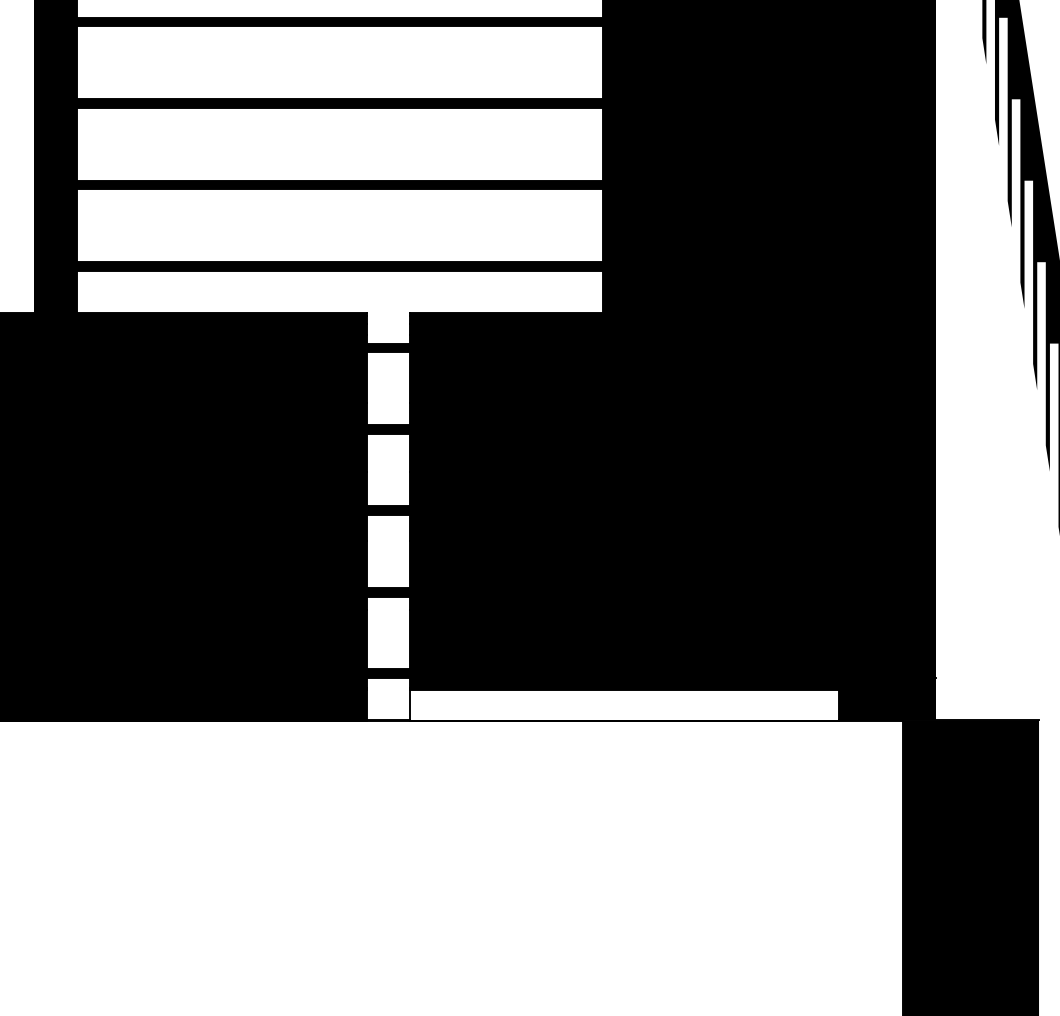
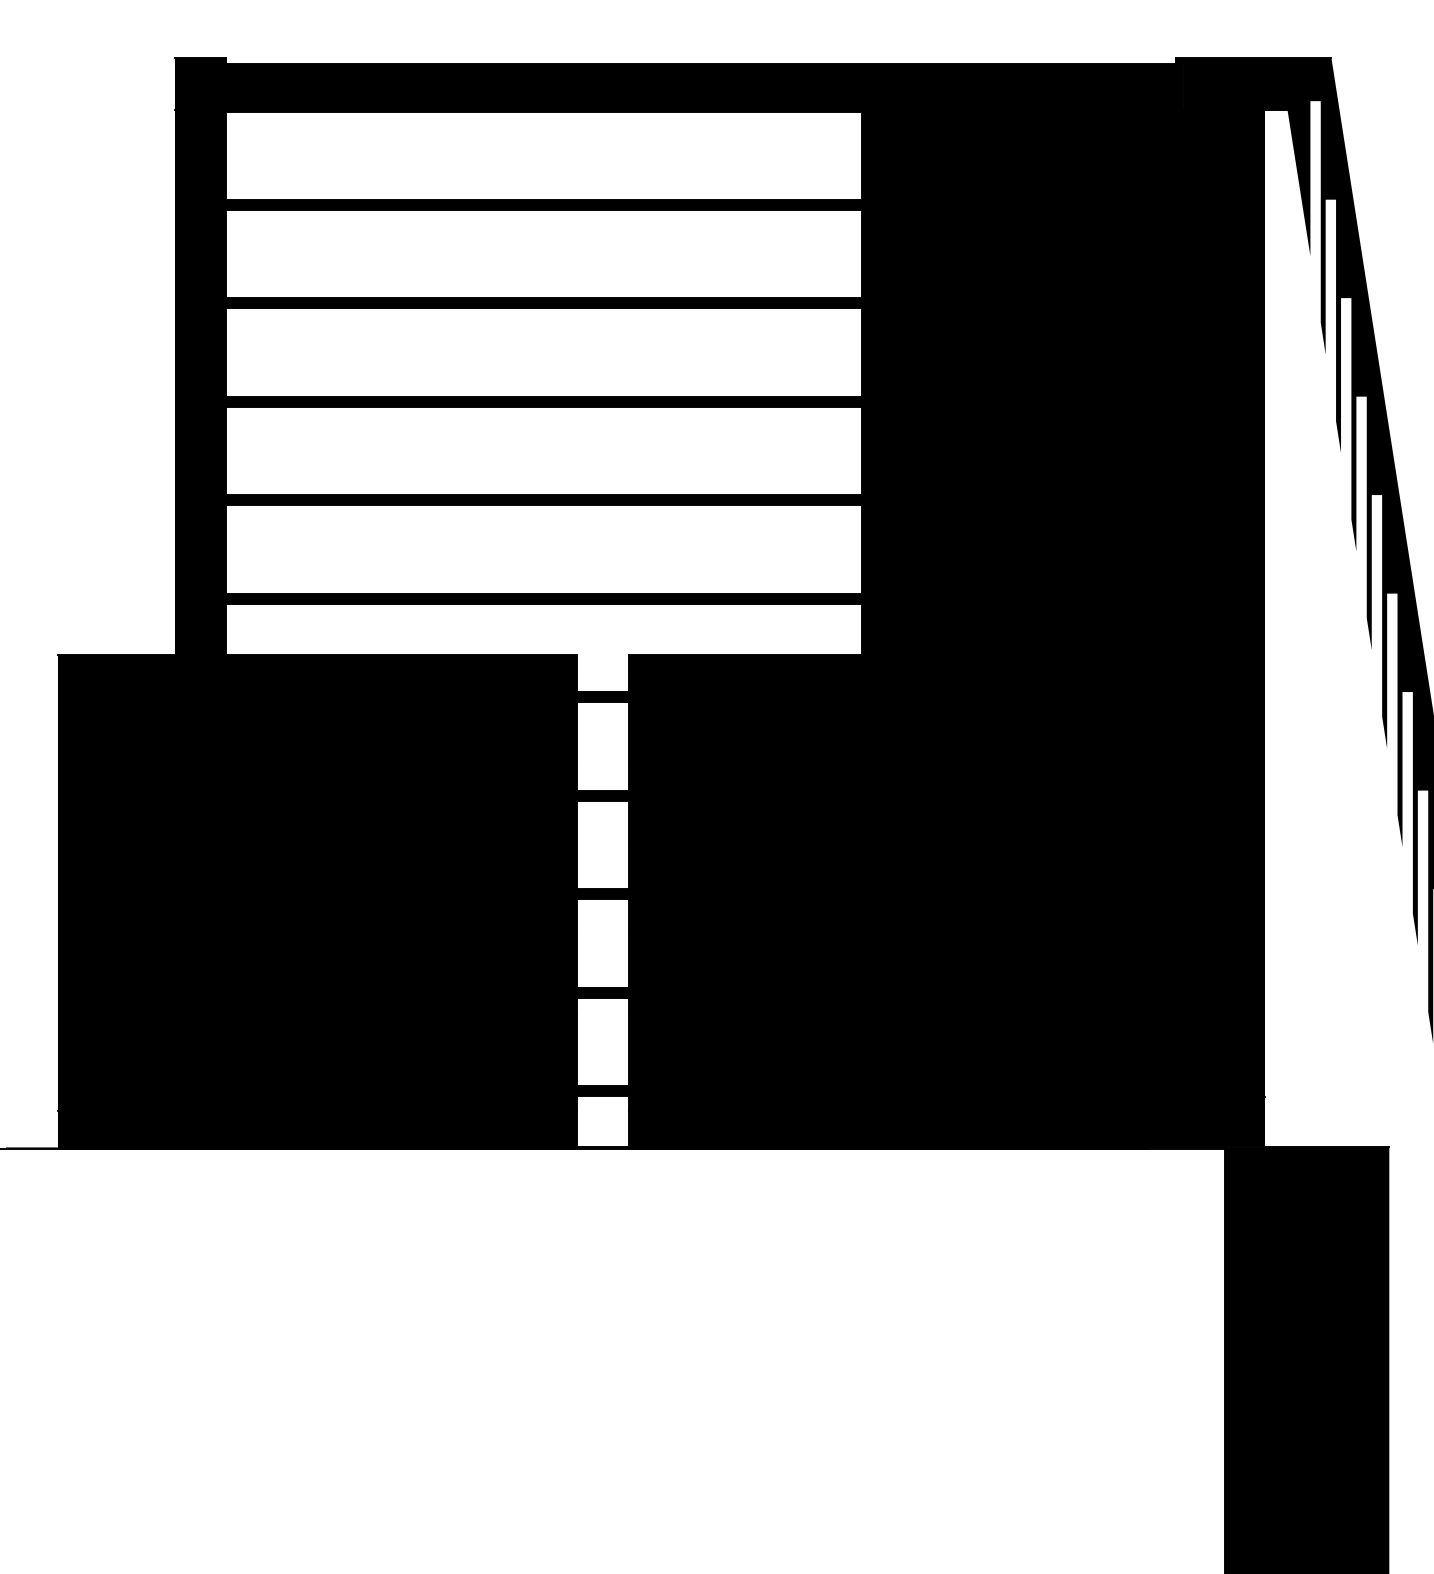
fill: (624, 705) -> (888, 1129), added

